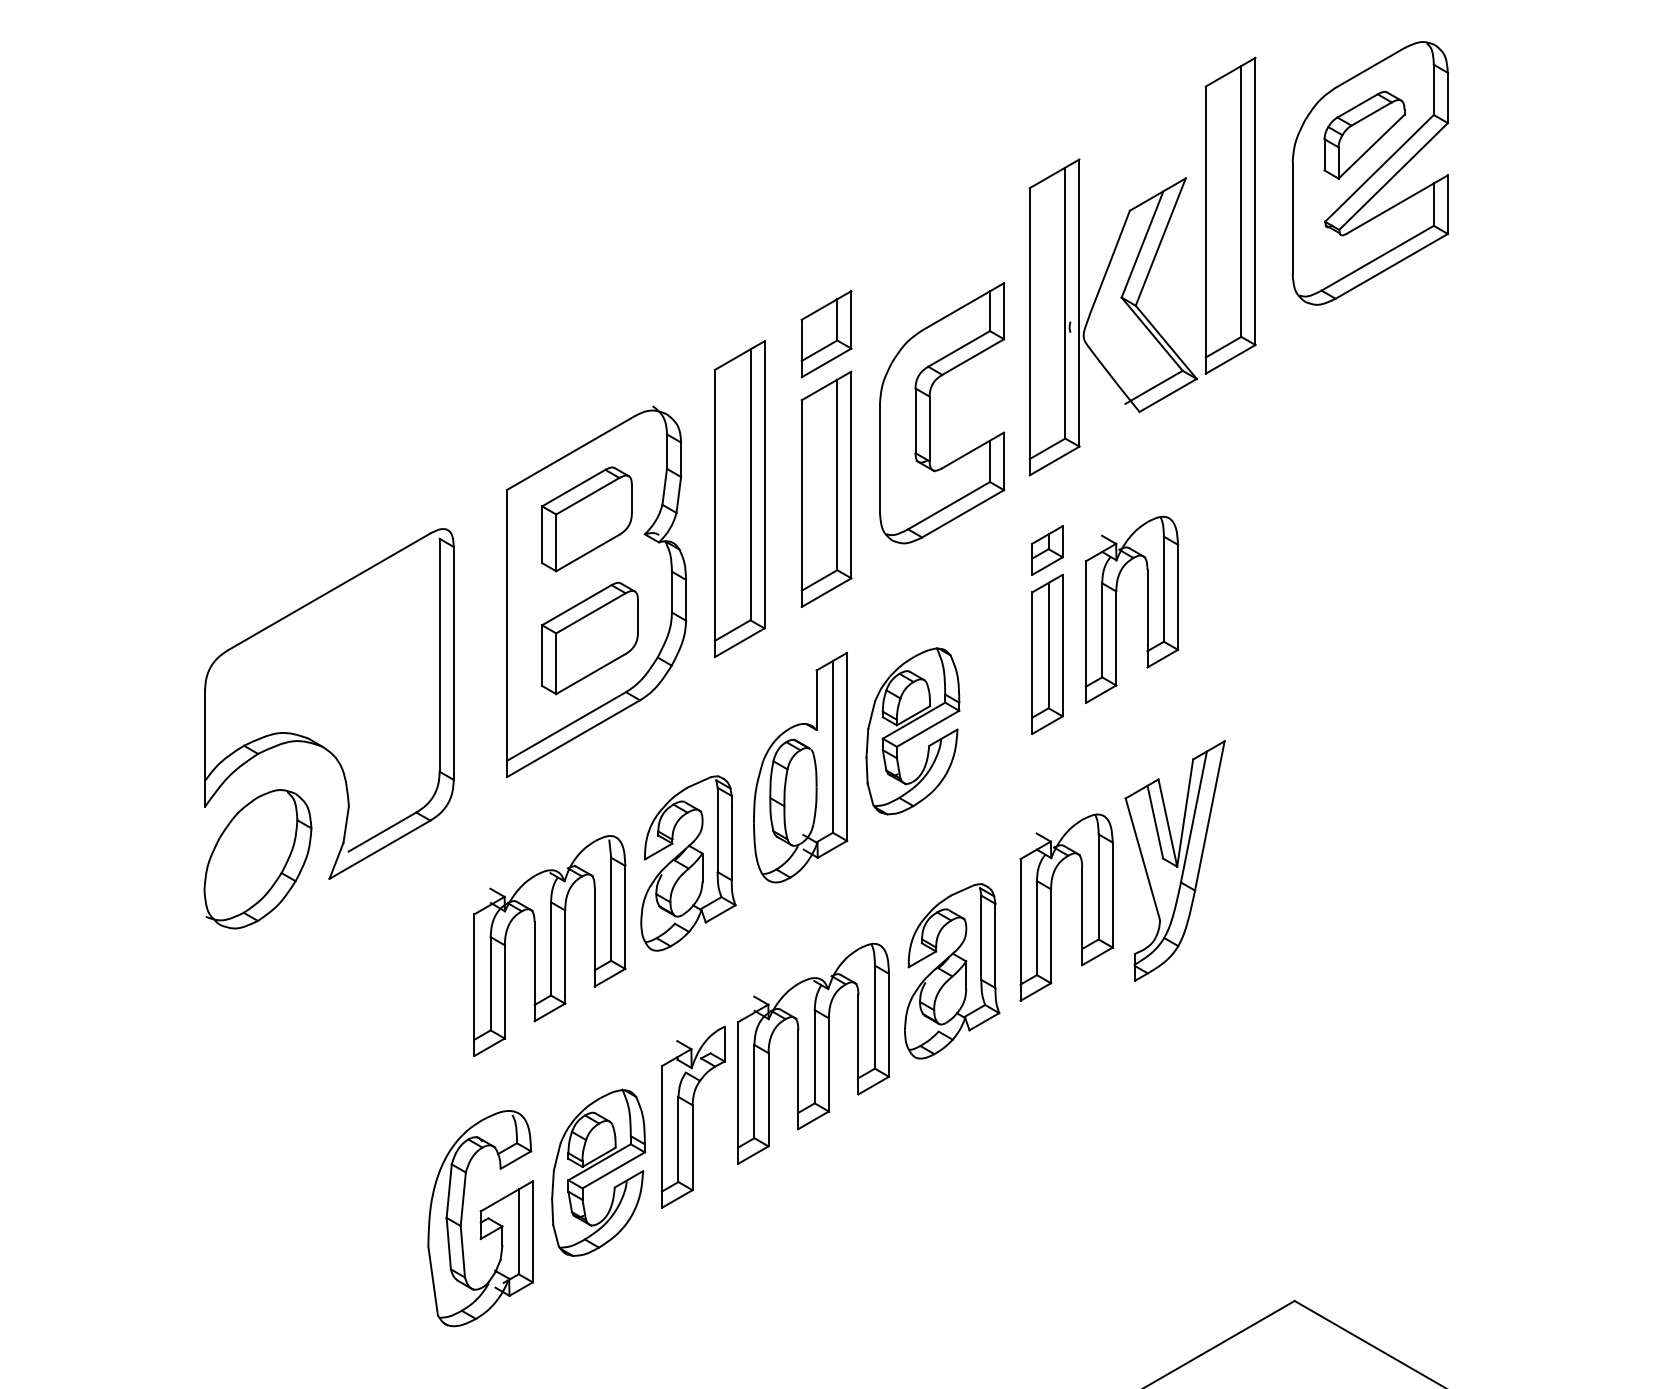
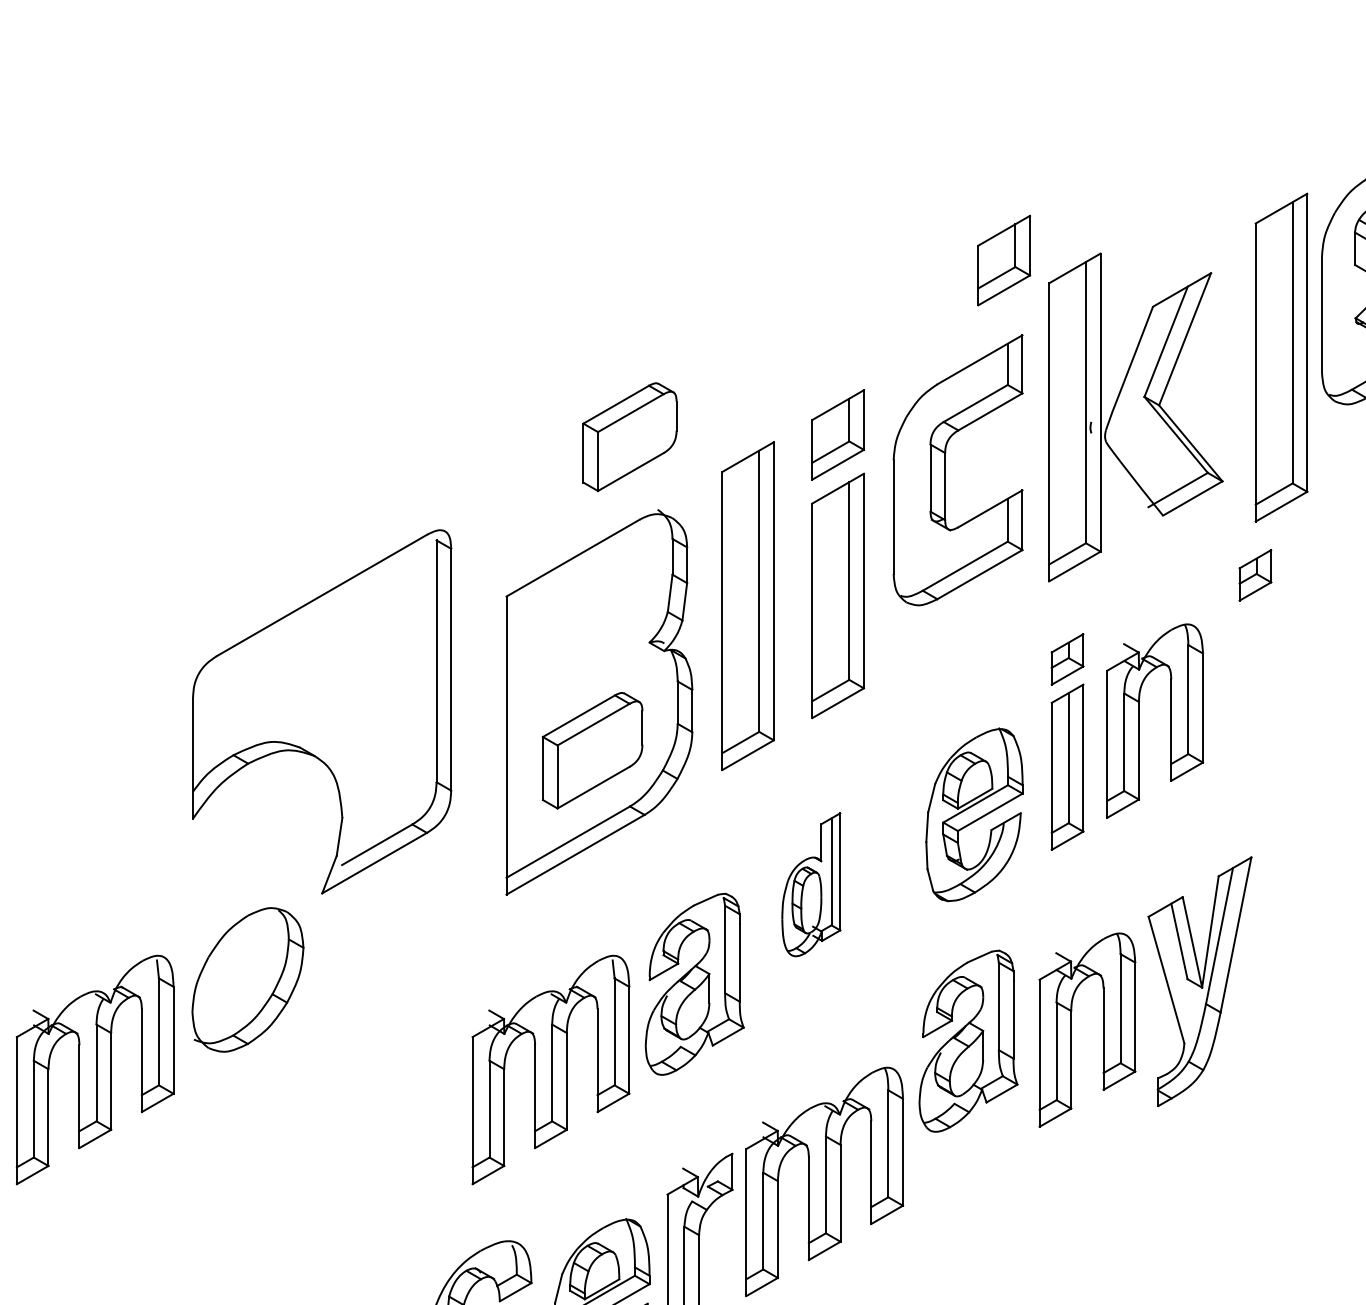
part: (986, 166) -> (1004, 260), added
part: (1230, 215) -> (1281, 357), moved
part: (930, 413) -> (946, 470), moved
part: (1228, 469) -> (1255, 575), added
part: (586, 519) -> (629, 437), moved
part: (329, 703) -> (322, 711), moved
part: (912, 731) -> (974, 815), moved
part: (800, 767) -> (811, 884), size x0.6
part: (110, 946) -> (94, 1070), added
part: (952, 971) -> (968, 1041), moved

